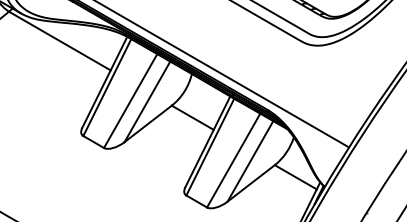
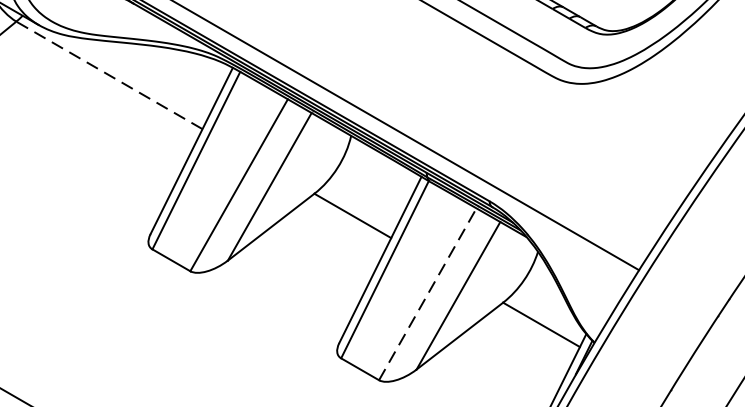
line: (59, 41) -> (108, 76), solid -> dashed
line: (233, 160) -> (427, 294), solid -> dashed

